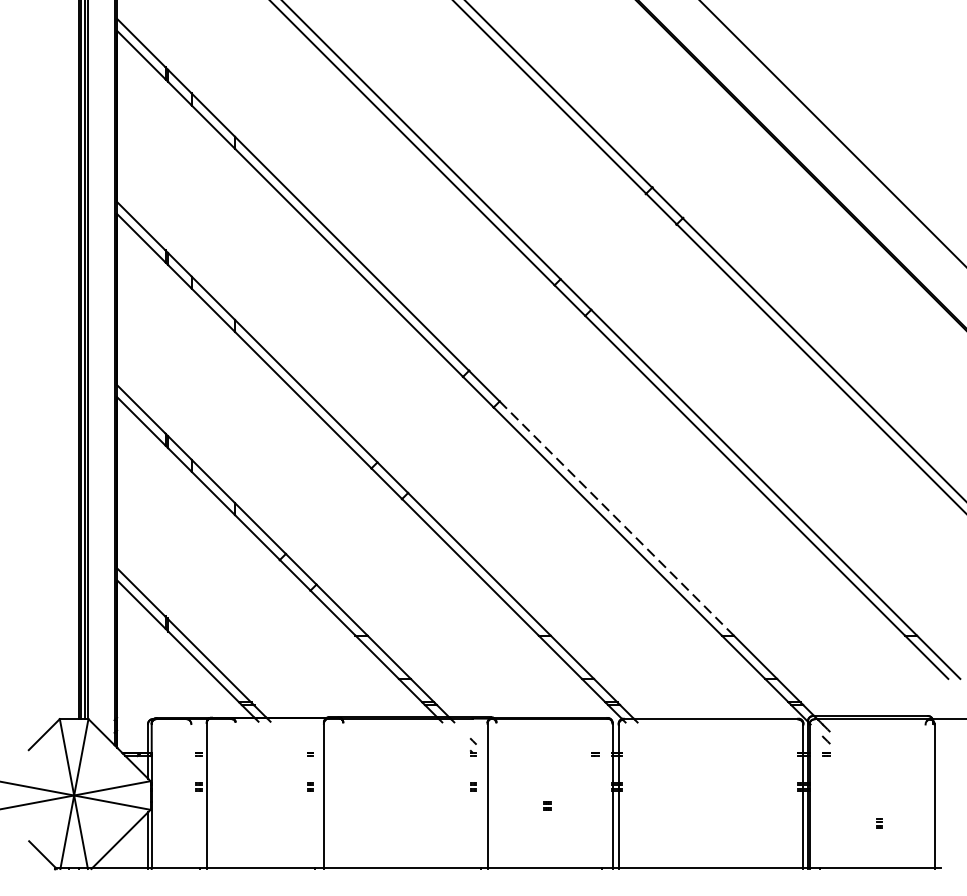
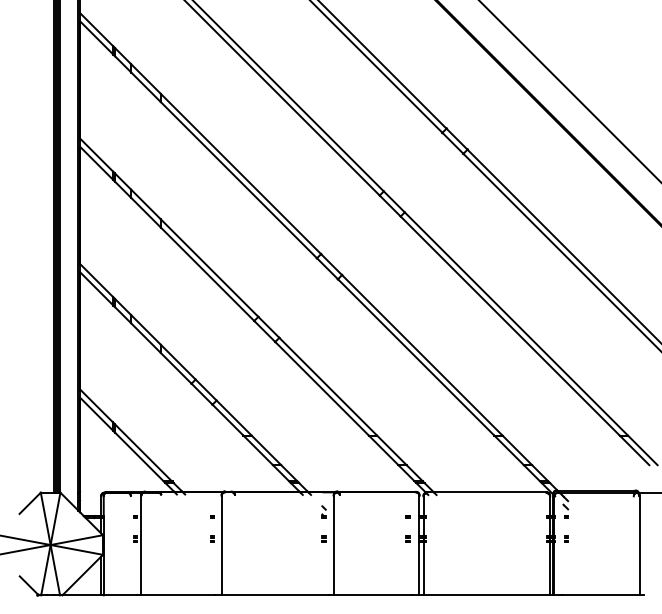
line: (617, 518) -> (422, 355), dashed -> solid
part: (547, 804) -> (407, 538), moved
part: (879, 822) -> (566, 538), moved

